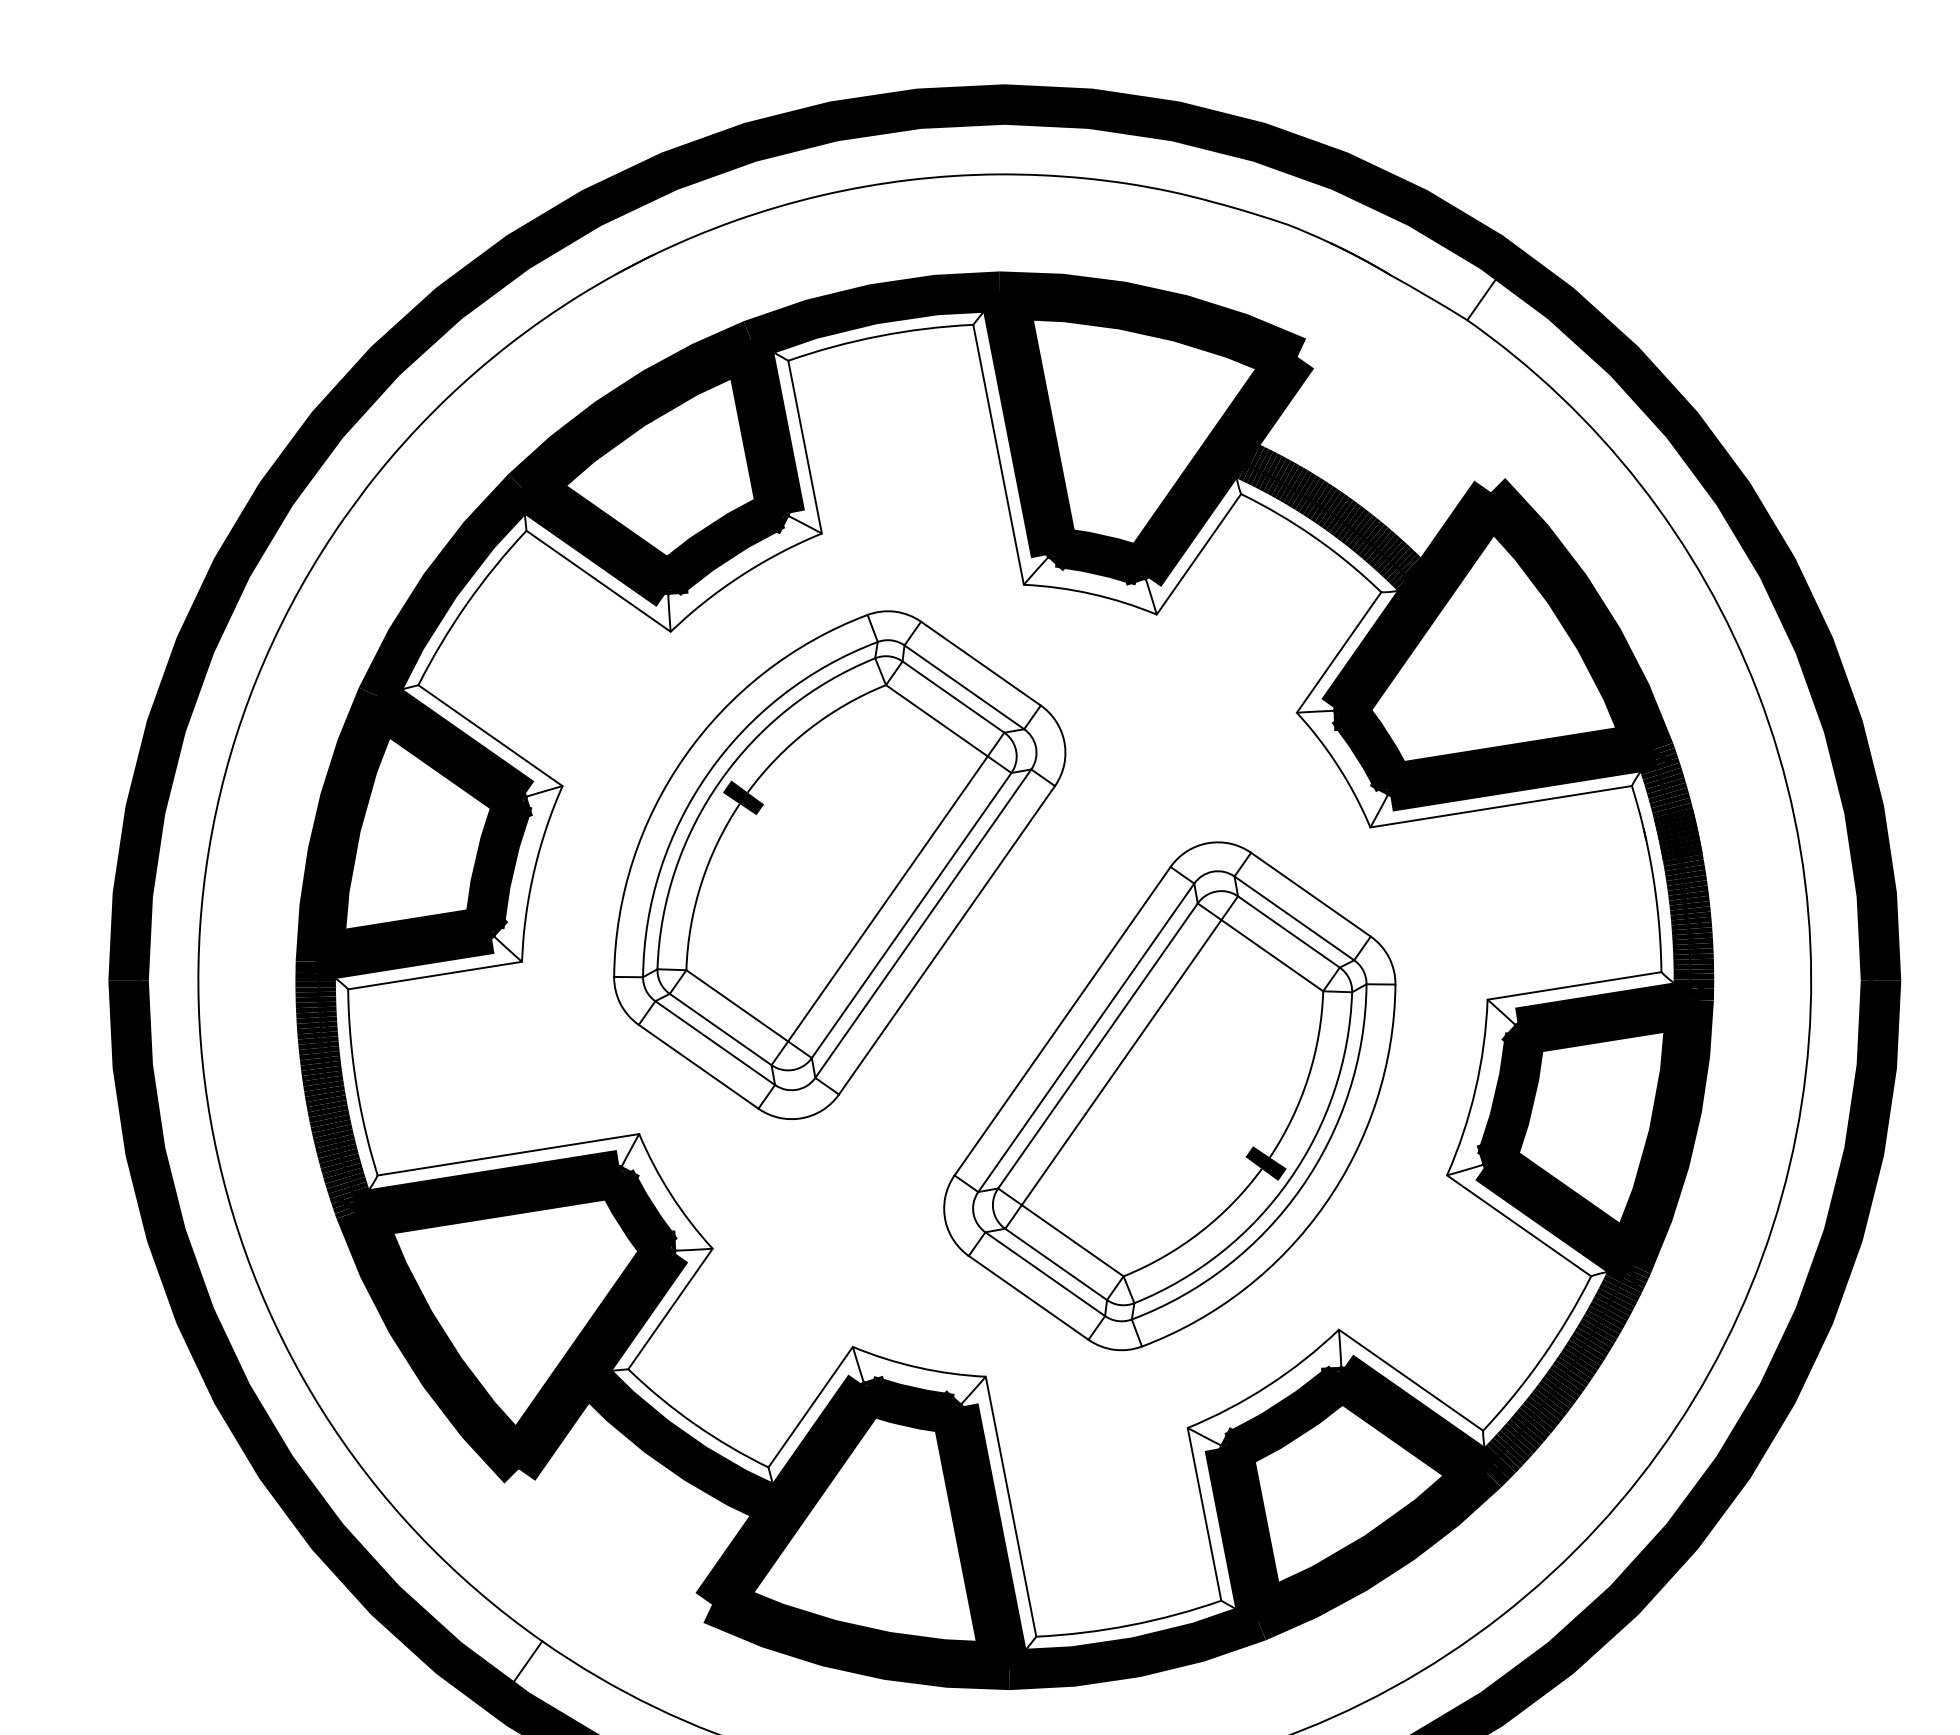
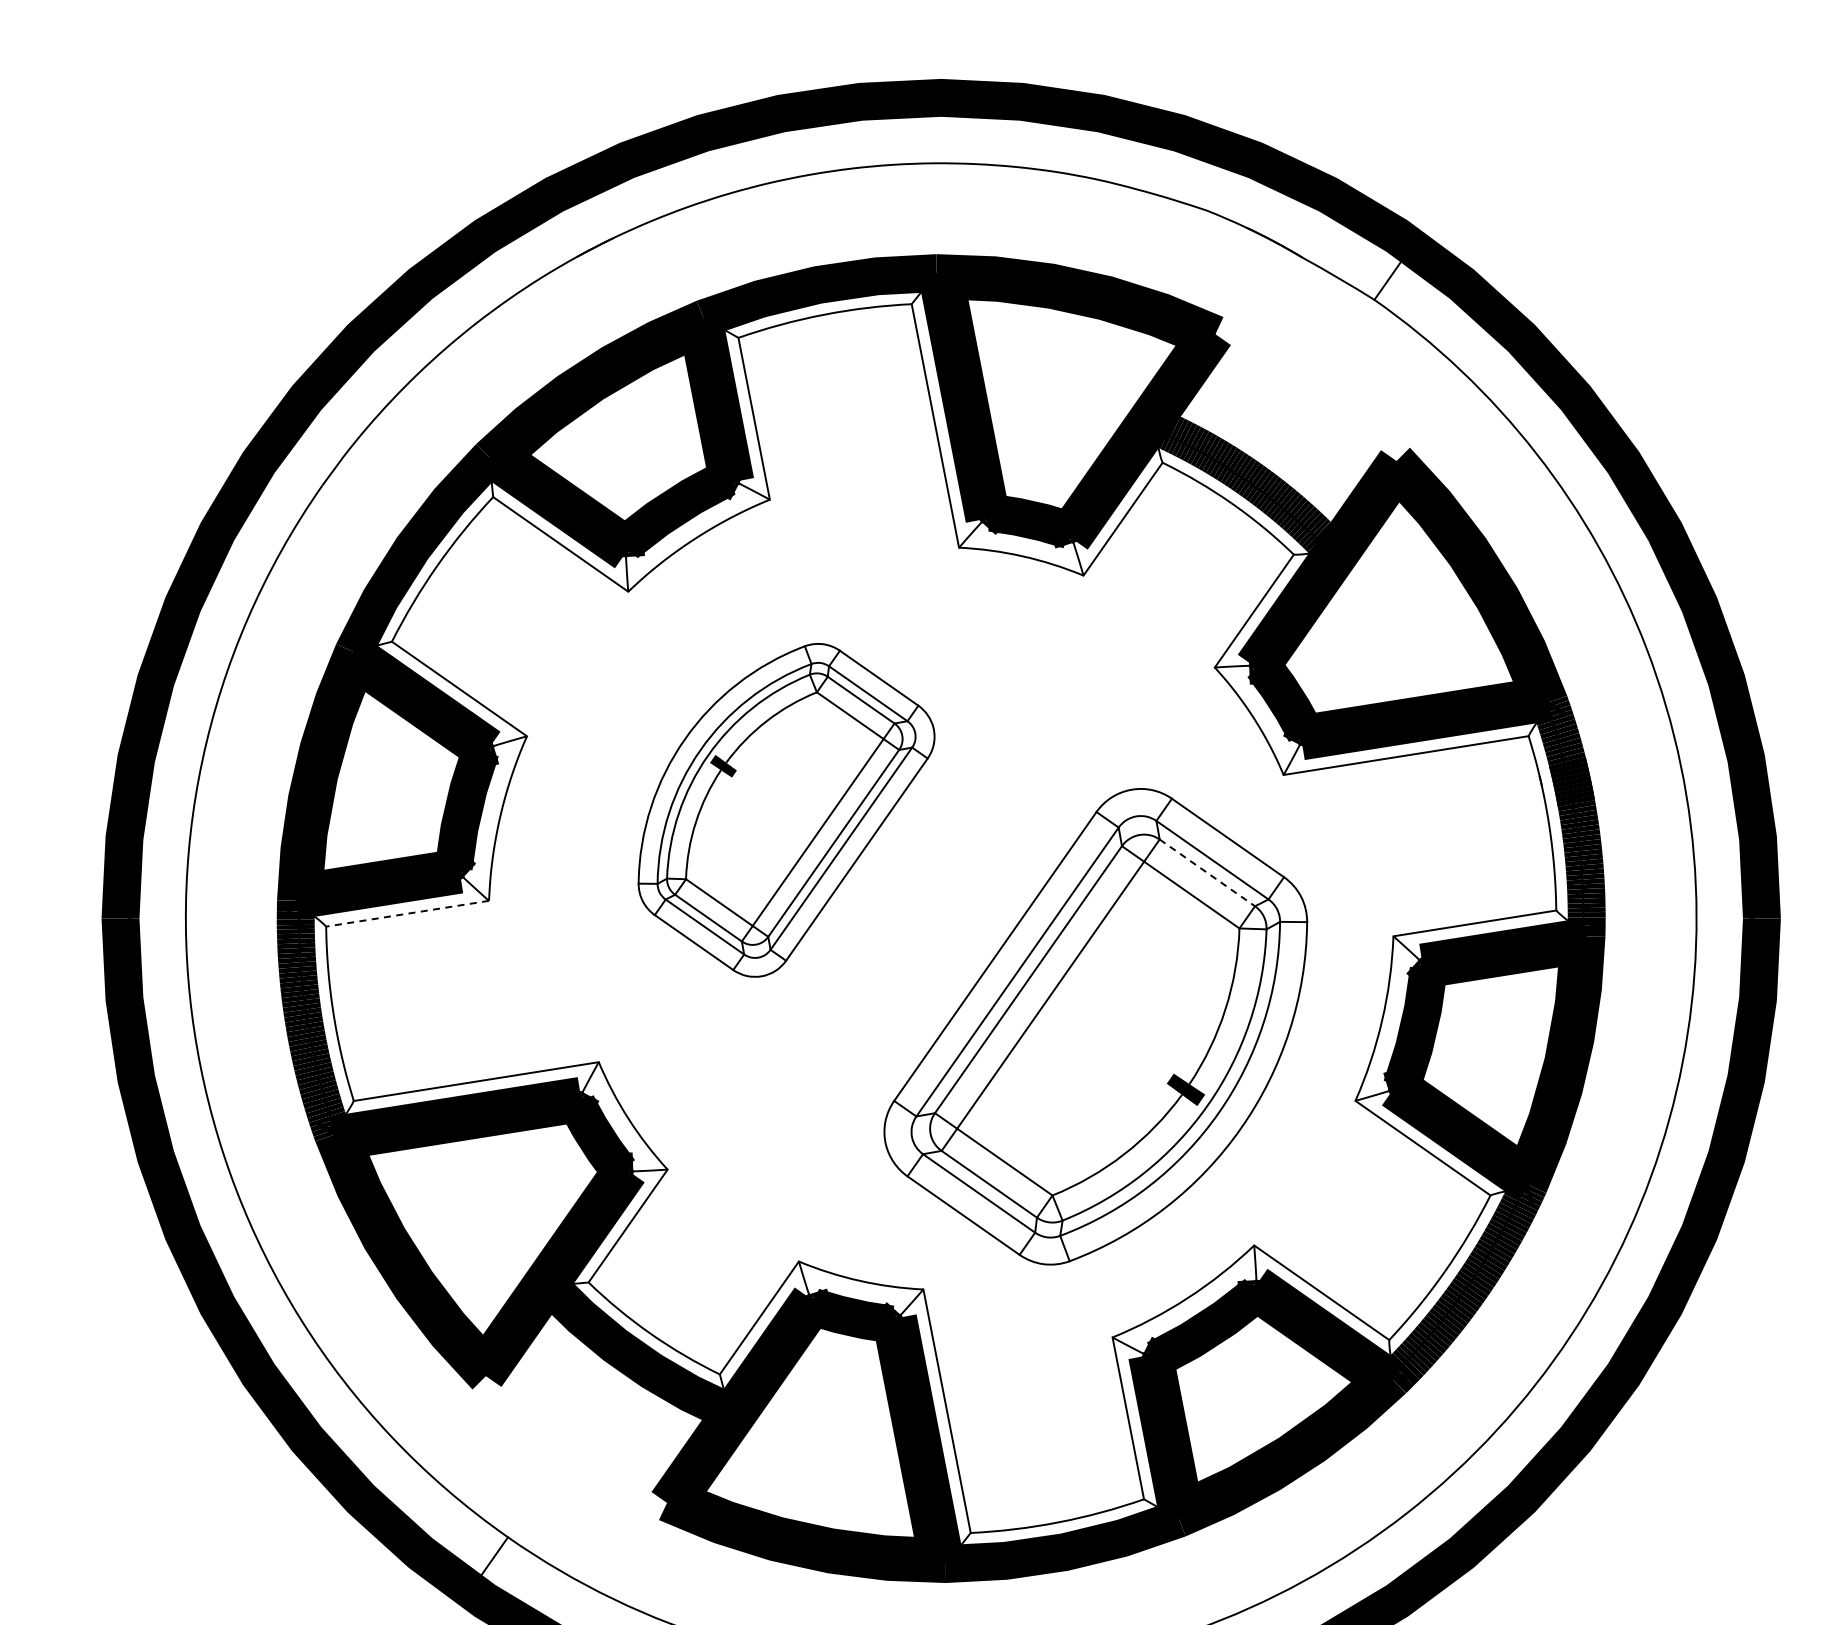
part: (839, 865) -> (786, 810), size x0.7
line: (1289, 932) -> (1207, 873), solid -> dashed
line: (434, 975) -> (407, 913), solid -> dashed

